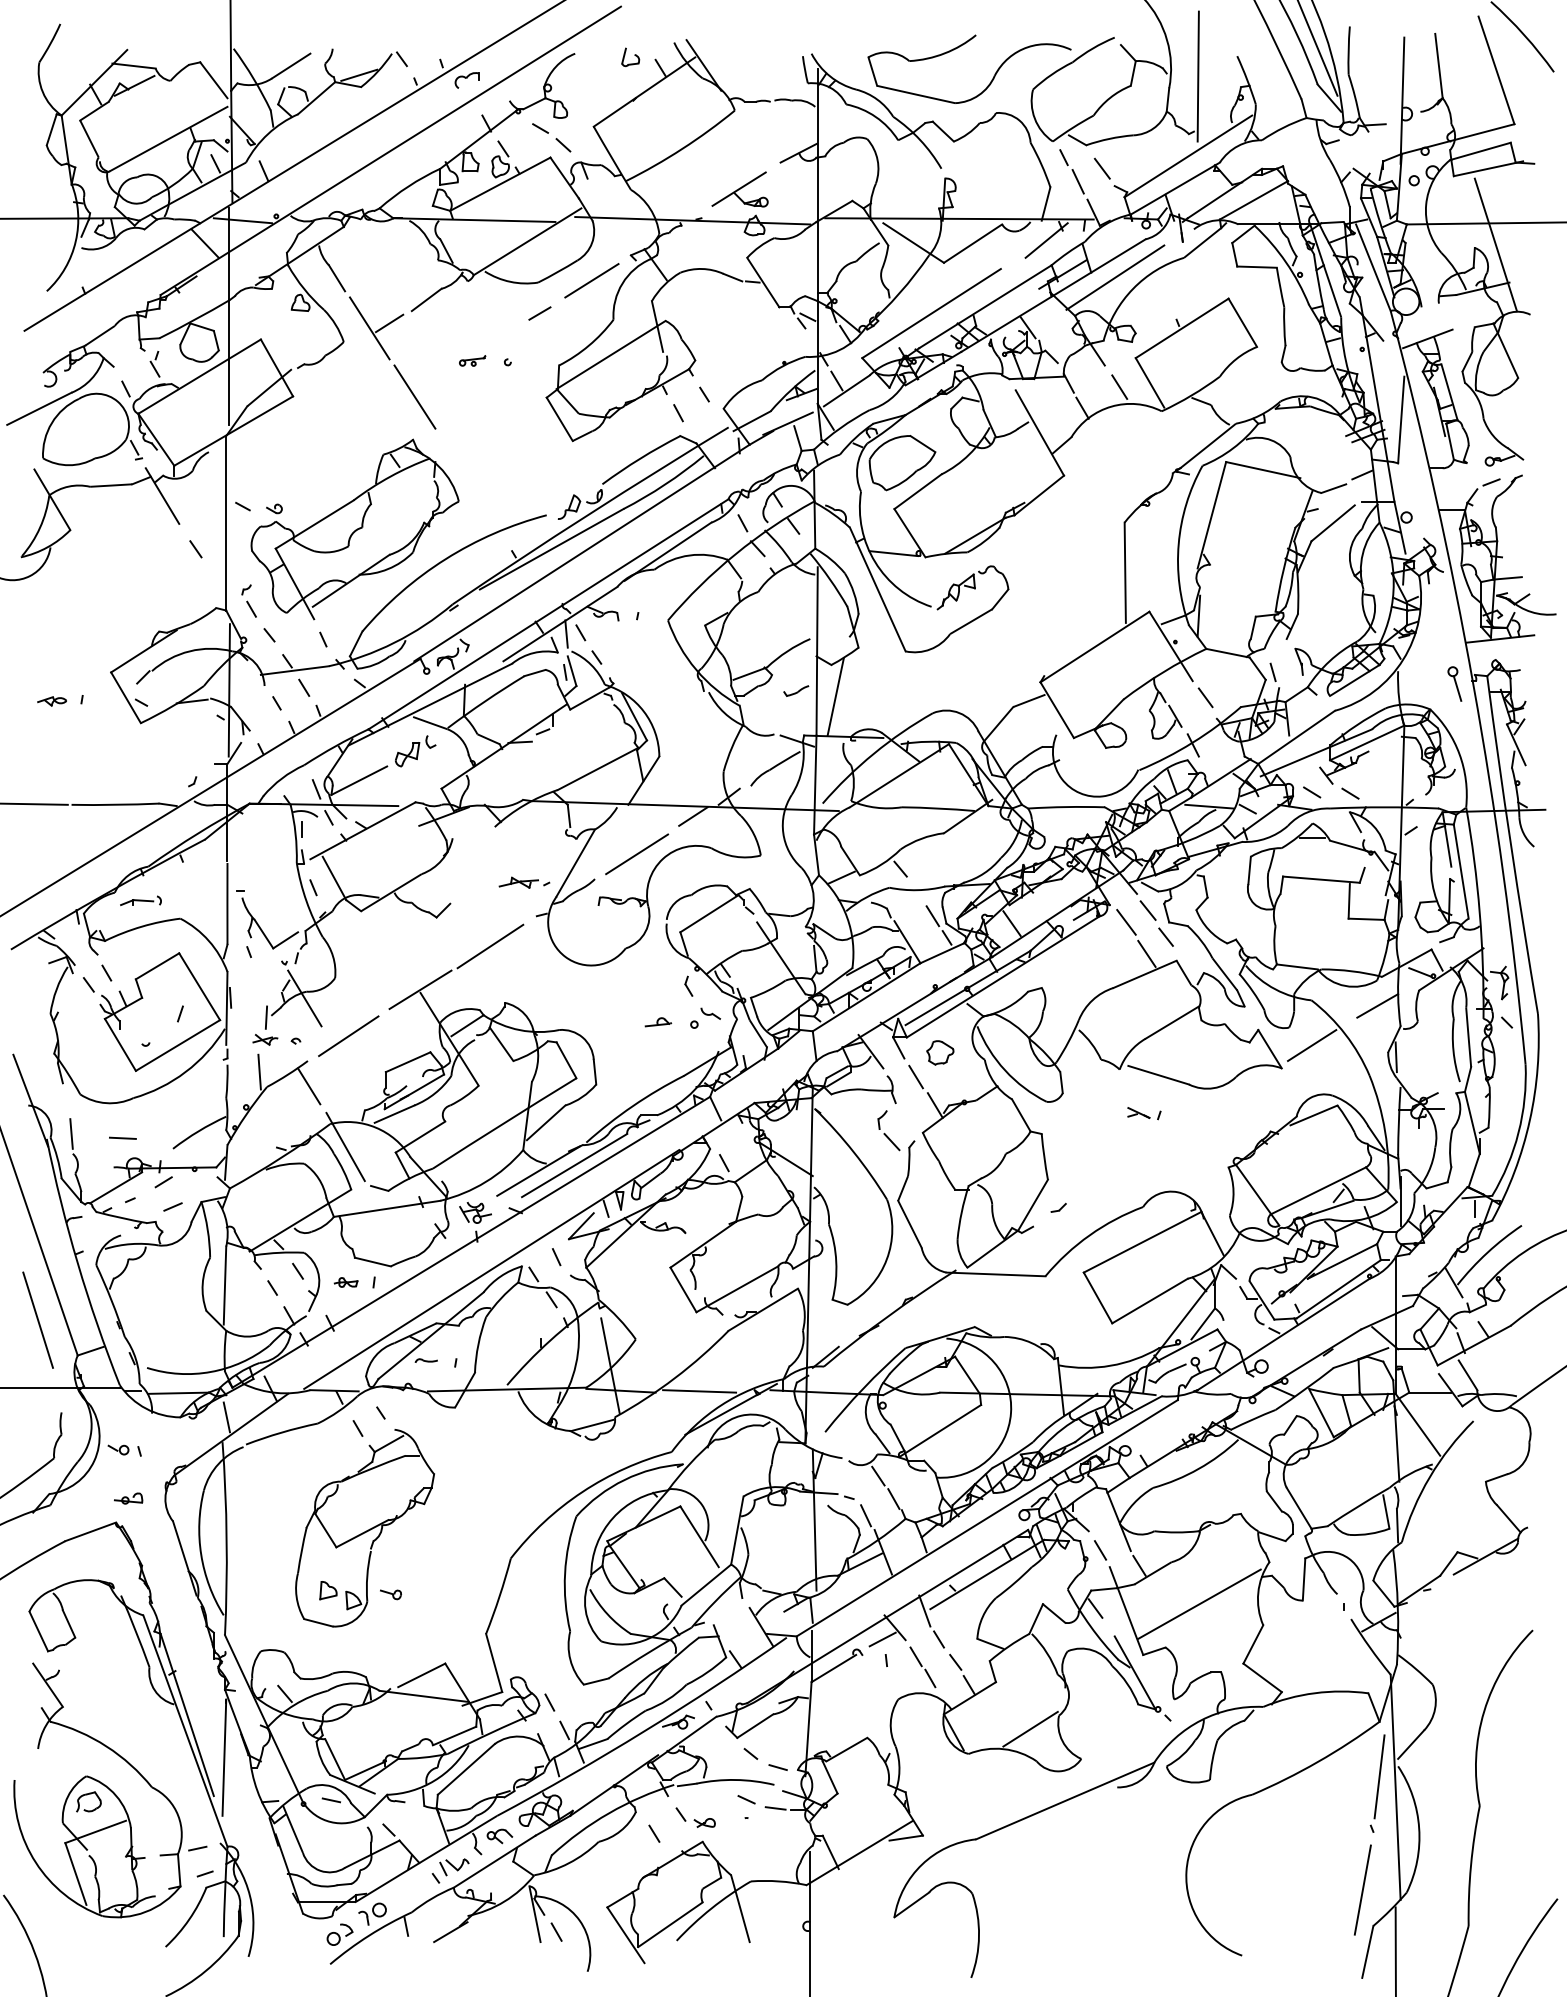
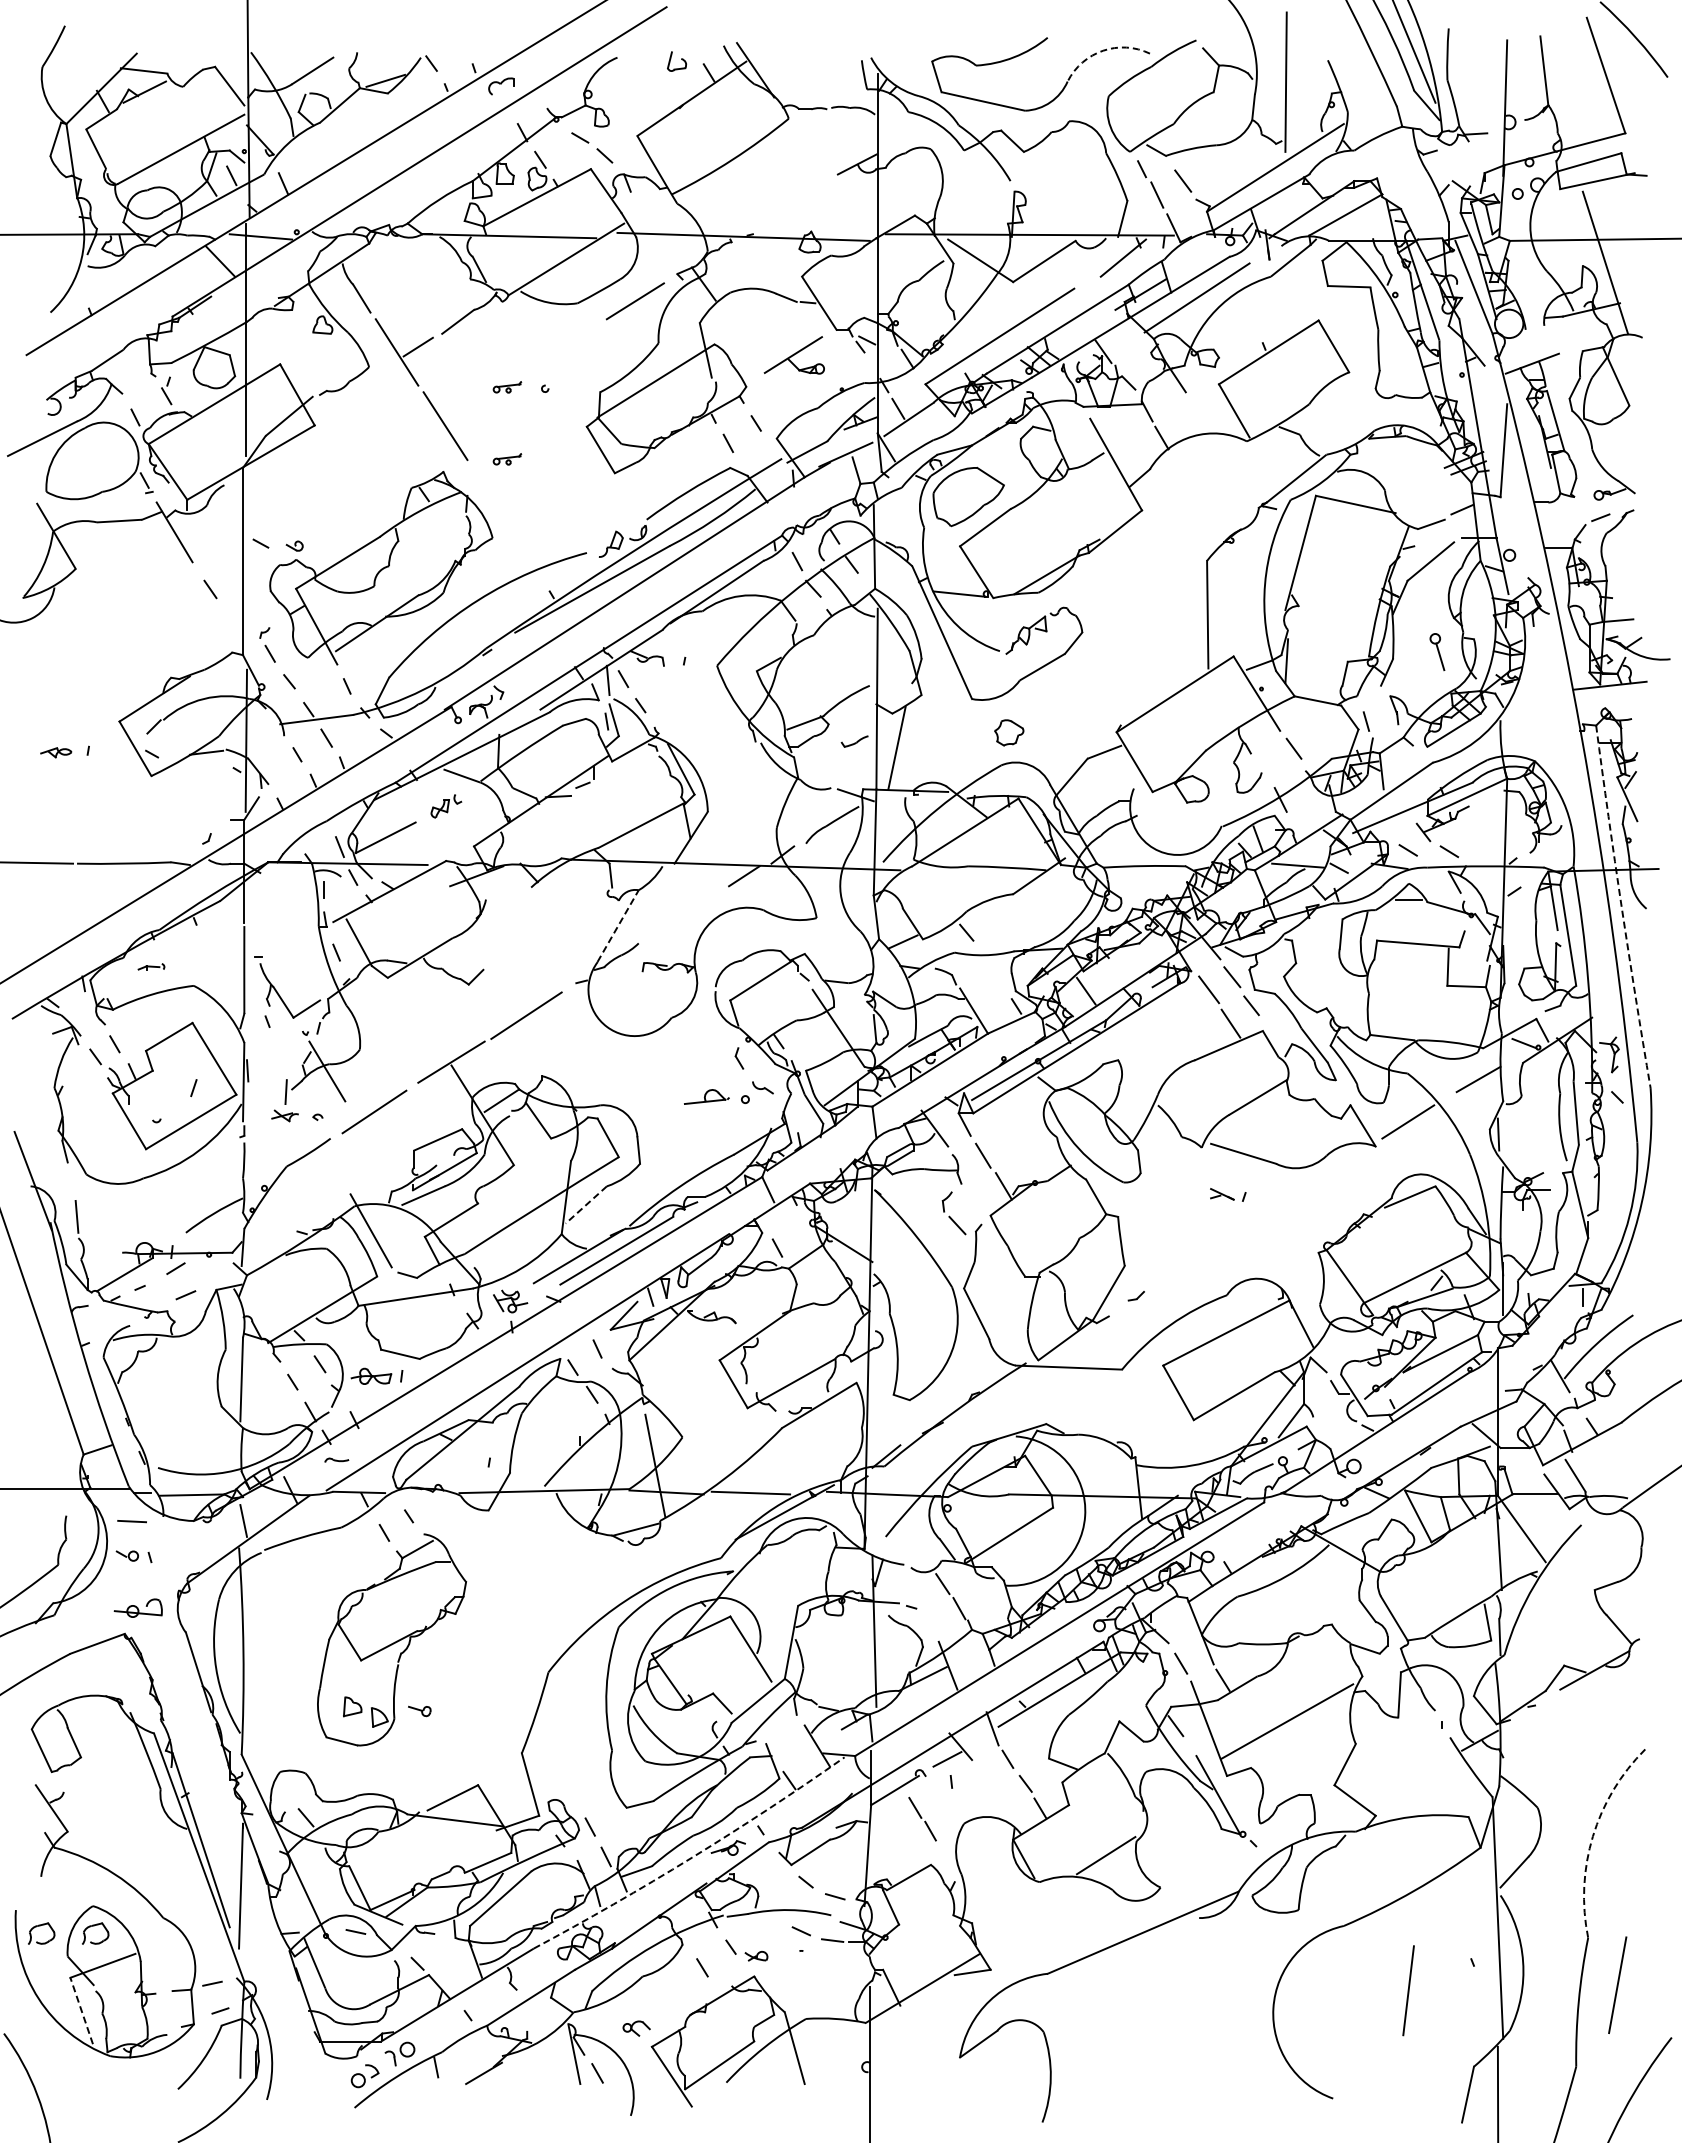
arc: (1028, 47) -> (1103, 50), solid -> dashed
part: (739, 189) -> (793, 355), moved
line: (539, 313) -> (579, 336), removed
line: (1119, 387) -> (1201, 415), removed
part: (472, 428) -> (507, 459), added
part: (1454, 683) -> (1437, 651), moved
line: (1175, 716) -> (1261, 768), removed
part: (415, 751) -> (446, 806), size x0.7
arc: (1510, 845) -> (1621, 907), solid -> dashed
line: (636, 854) -> (683, 916), removed
line: (576, 862) -> (618, 925), solid -> dashed
part: (523, 882) -> (562, 946), removed
part: (140, 900) -> (151, 966), size x0.6
line: (932, 915) -> (1000, 982), removed
part: (658, 1021) -> (706, 1096), size x1.6
part: (940, 1052) -> (1009, 732), moved
line: (259, 1072) -> (278, 1150), removed
line: (308, 1086) -> (331, 1165), removed
line: (546, 1122) -> (586, 1204), solid -> dashed
line: (122, 1138) -> (131, 1521), moved
part: (345, 1281) -> (371, 1375), size x1.6
line: (38, 1320) -> (41, 1416), removed
part: (426, 1360) -> (336, 1459), moved
part: (127, 1497) -> (137, 1607), size x1.6
line: (865, 1515) -> (929, 1626), removed
part: (922, 1666) -> (922, 1818), moved
arc: (1483, 1711) -> (1592, 1836), solid -> dashed
arc: (645, 1730) -> (692, 1857), solid -> dashed
line: (1379, 1776) -> (1408, 1990), moved
part: (37, 1795) -> (40, 1926), added
part: (499, 1836) -> (636, 2028), moved
part: (454, 1867) -> (487, 2003), removed
line: (75, 1873) -> (81, 2010), solid -> dashed
line: (1362, 1889) -> (1617, 1984), moved

